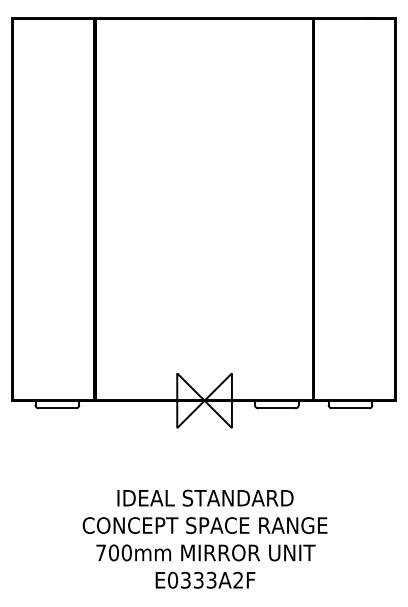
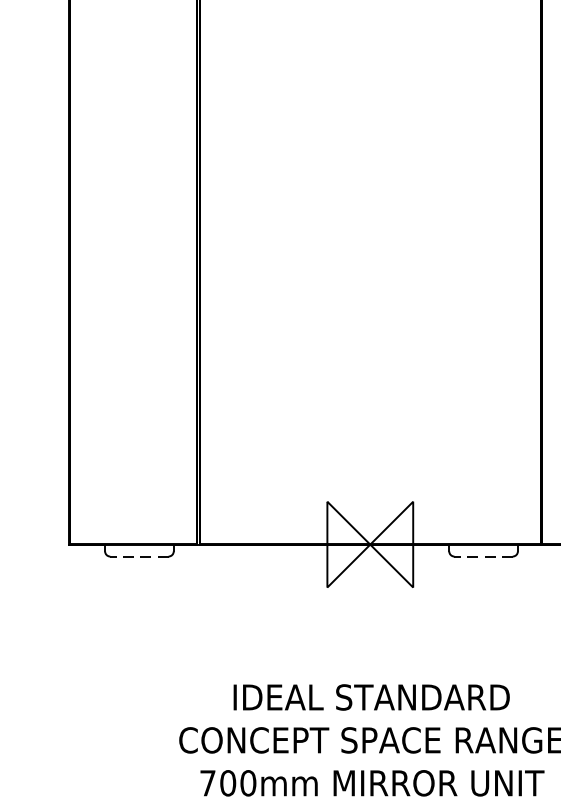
line: (57, 408) -> (139, 556), solid -> dashed
line: (276, 408) -> (483, 556), solid -> dashed

